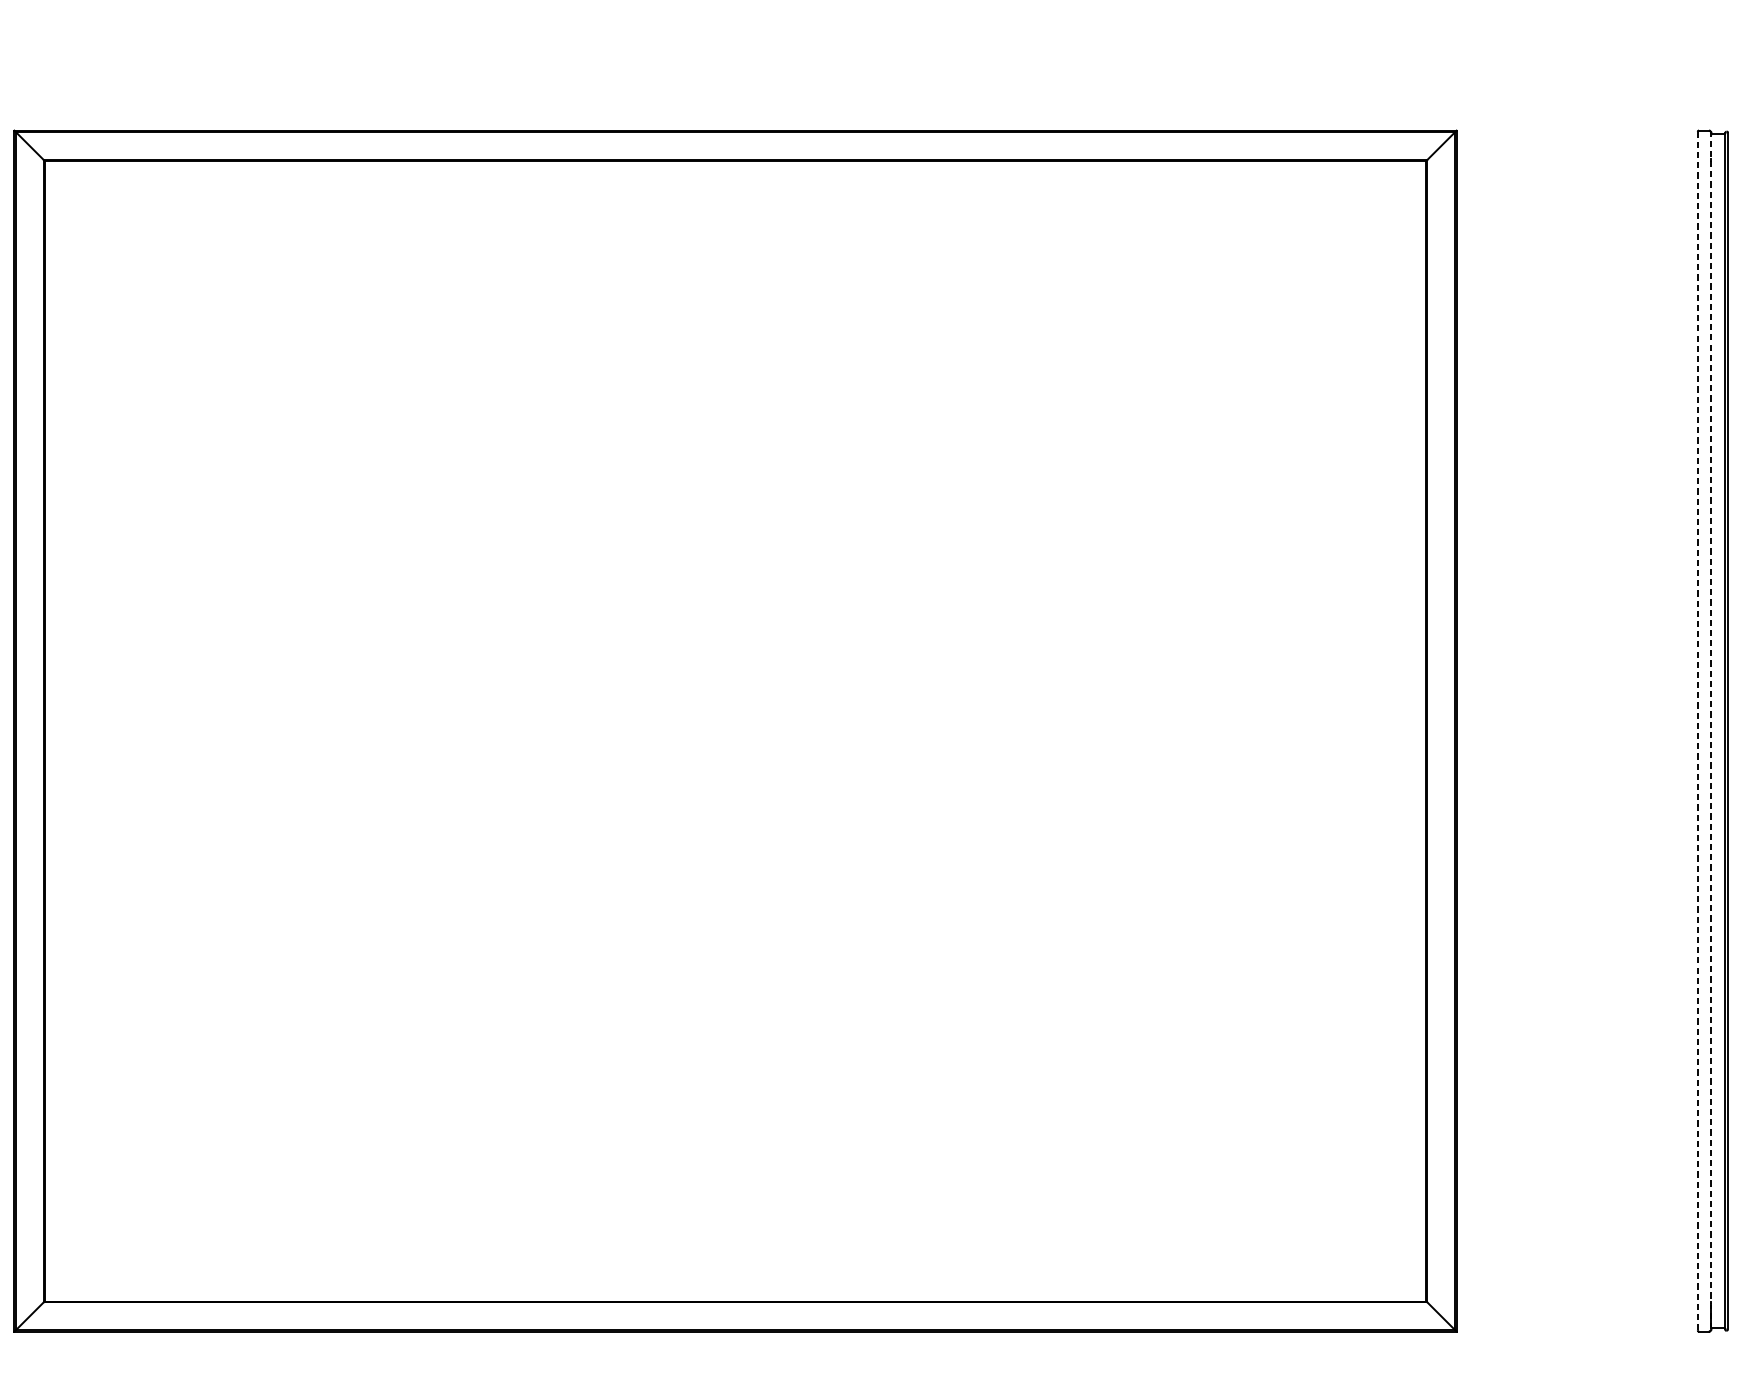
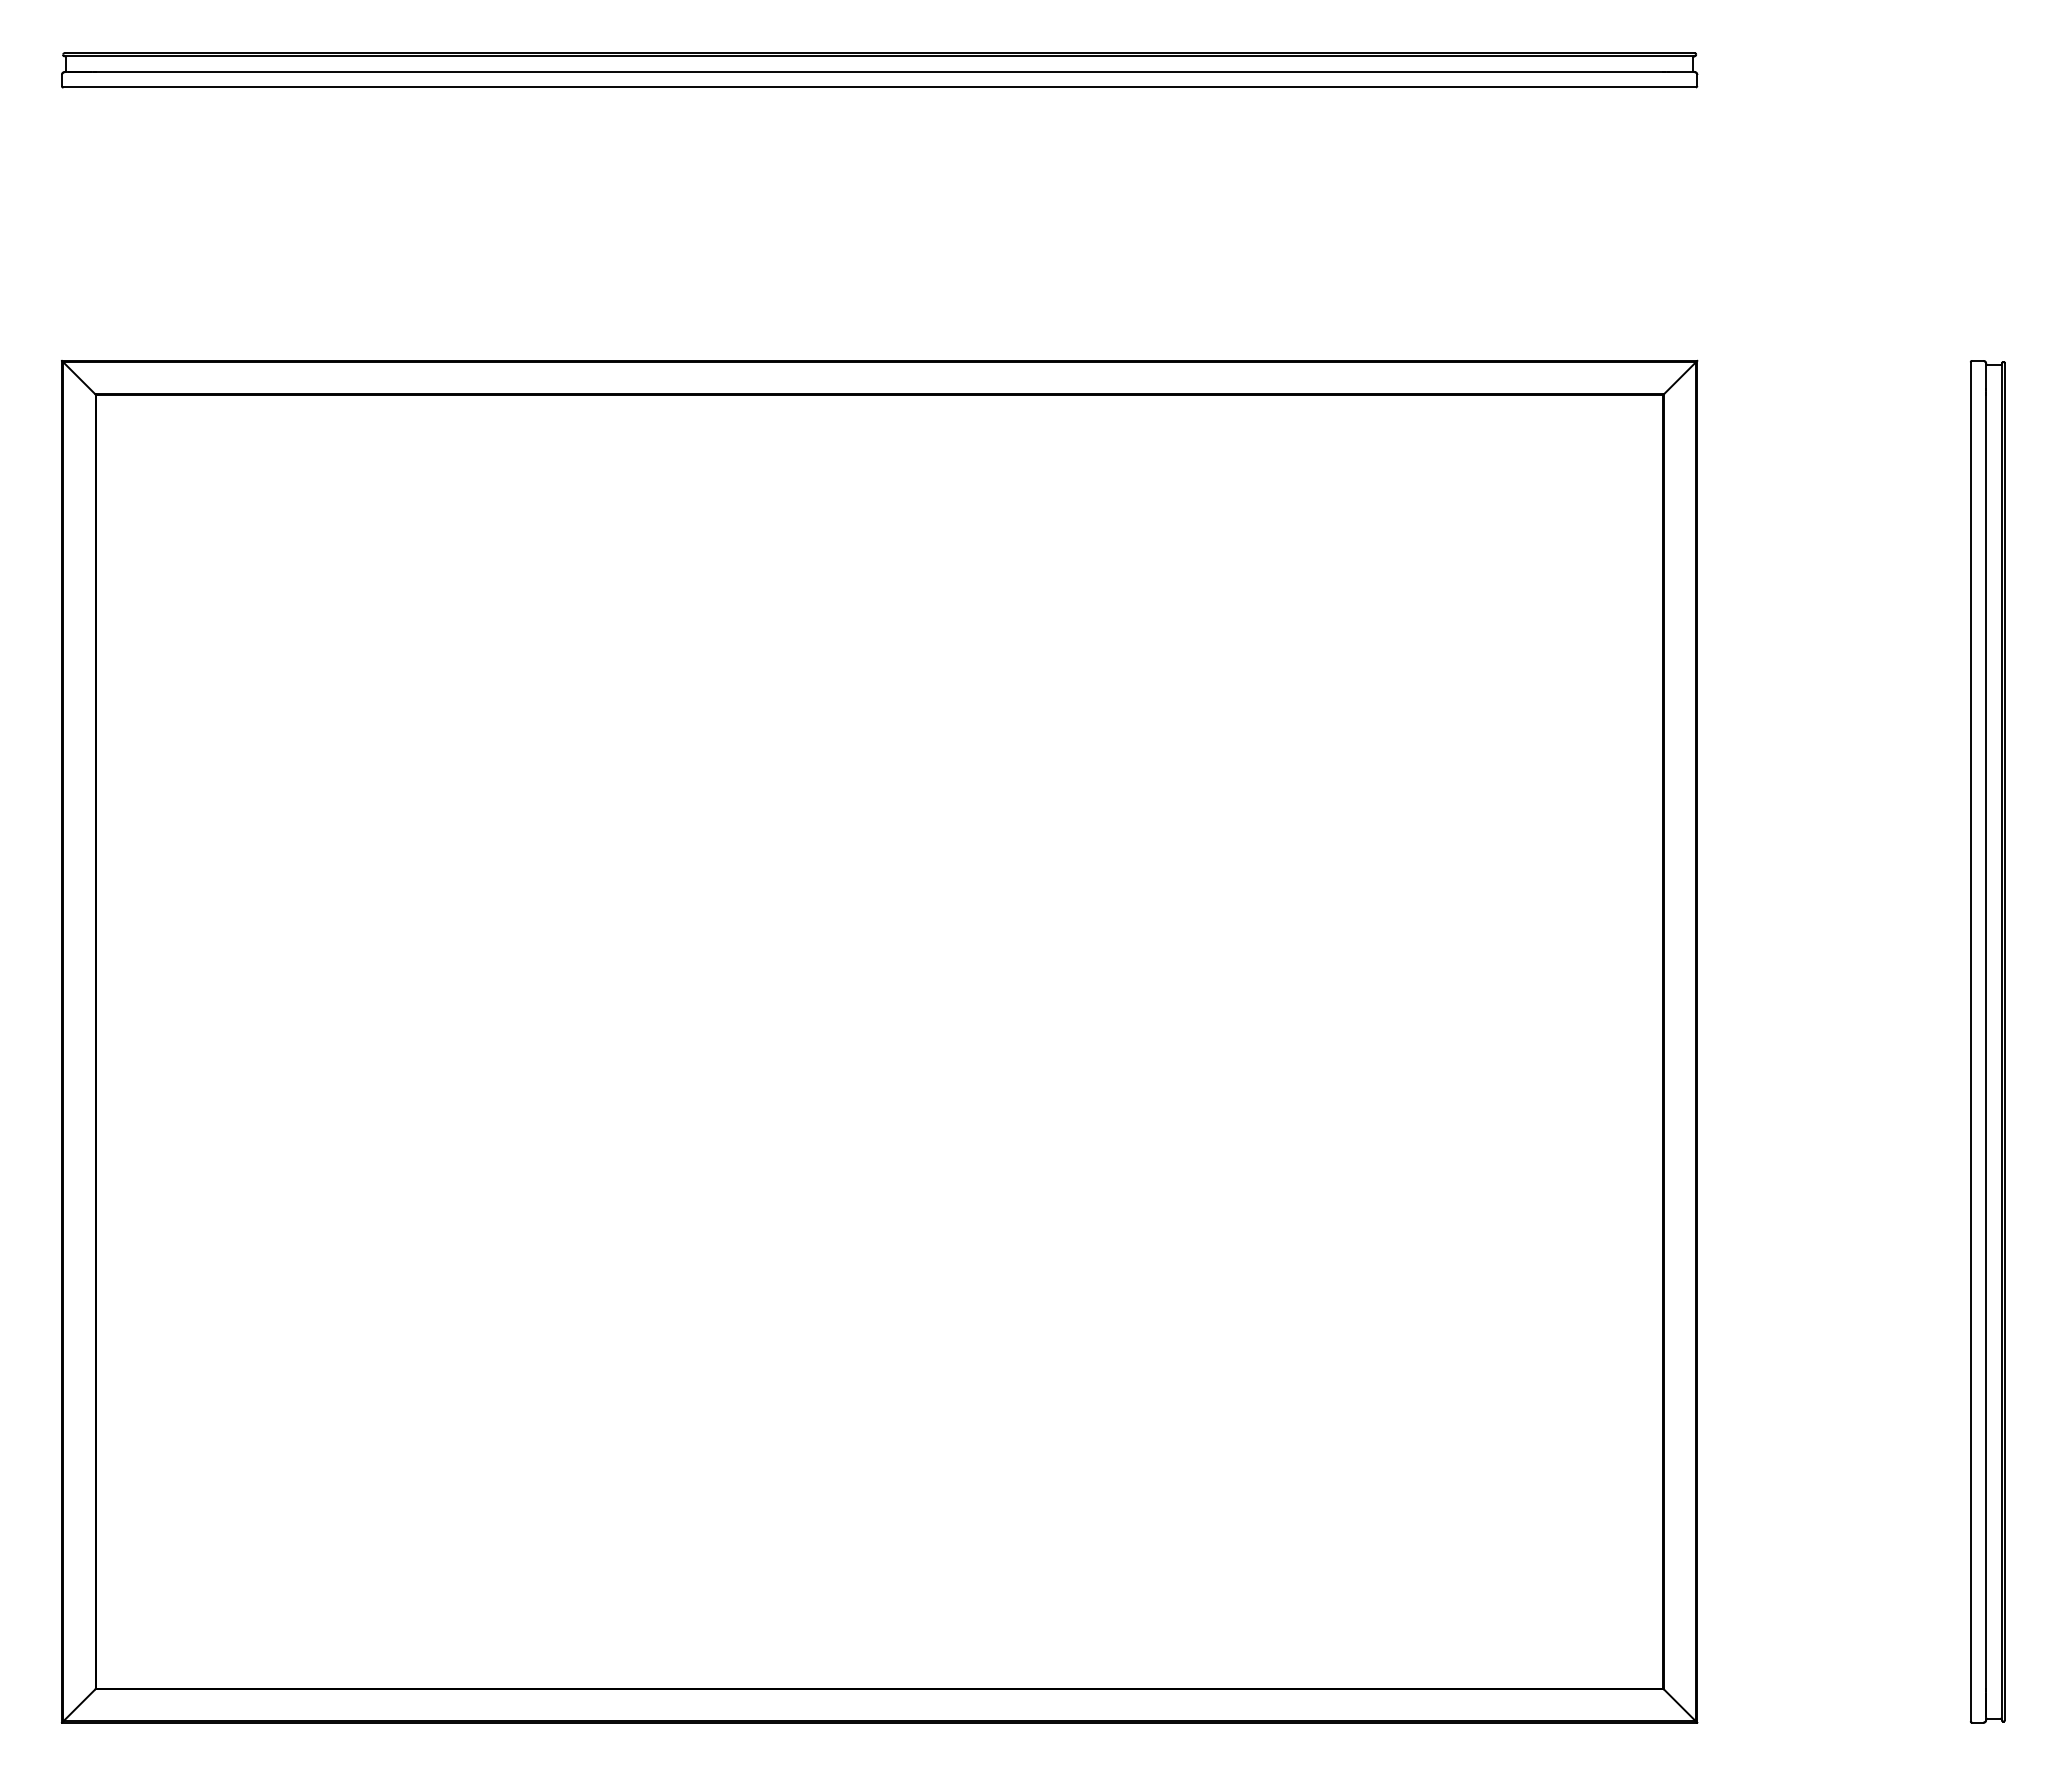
line: (1697, 730) -> (1970, 1041), dashed -> solid
line: (1711, 730) -> (1986, 1041), dashed -> solid

